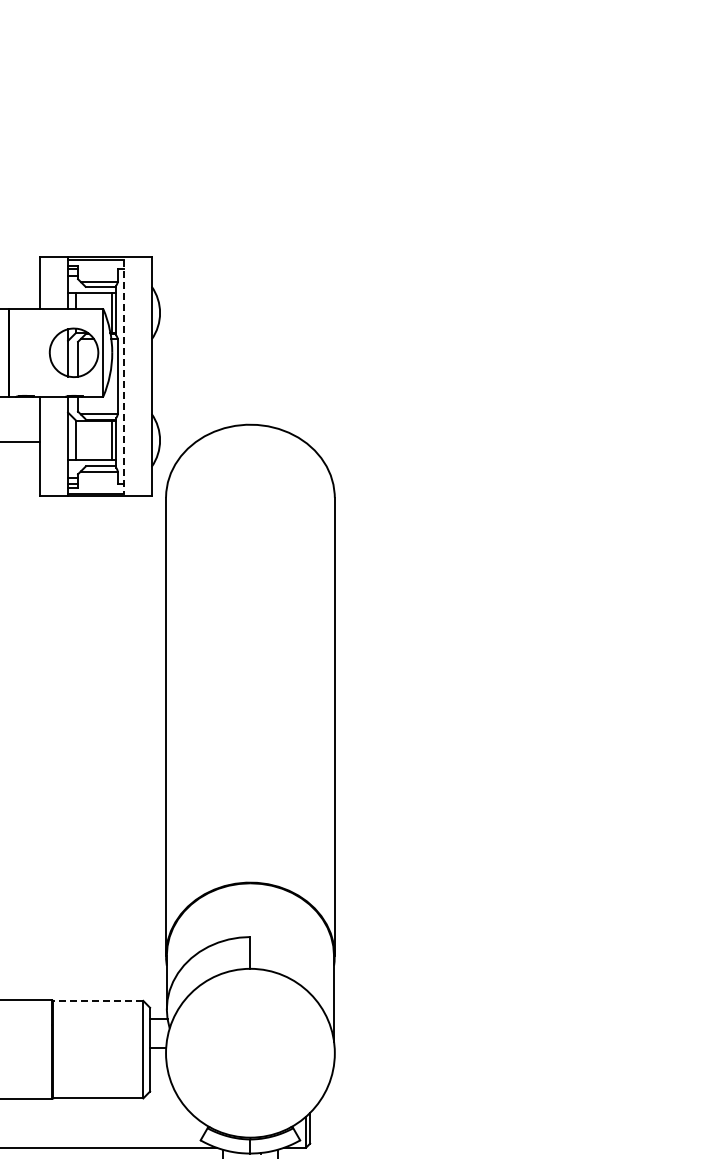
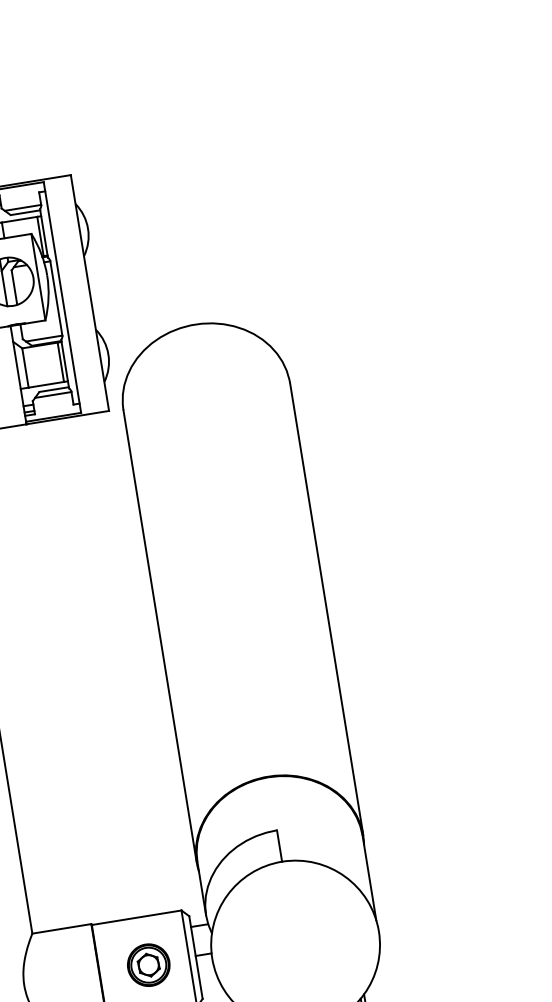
line: (123, 376) -> (62, 297), dashed -> solid
line: (97, 1000) -> (136, 917), dashed -> solid
part: (102, 1049) -> (148, 965), added

